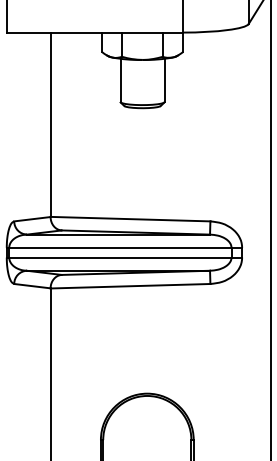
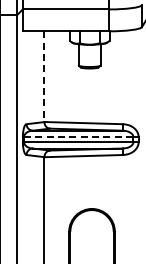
line: (50, 126) -> (44, 77), solid -> dashed
line: (119, 248) -> (78, 137), solid -> dashed

